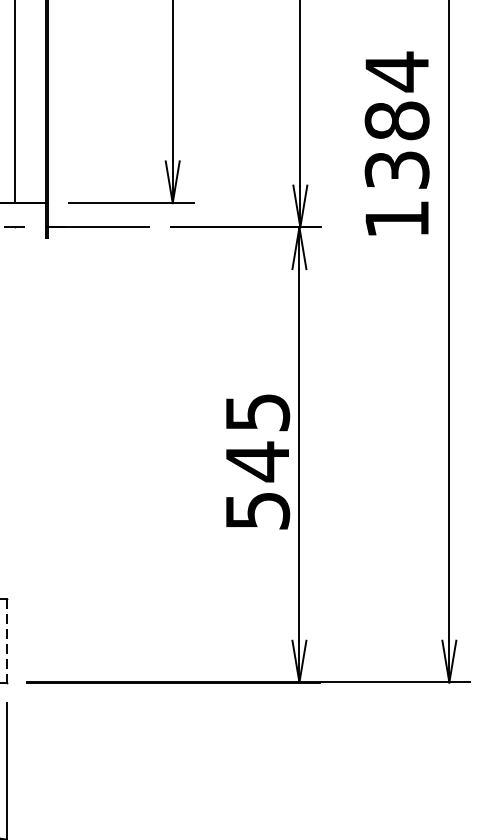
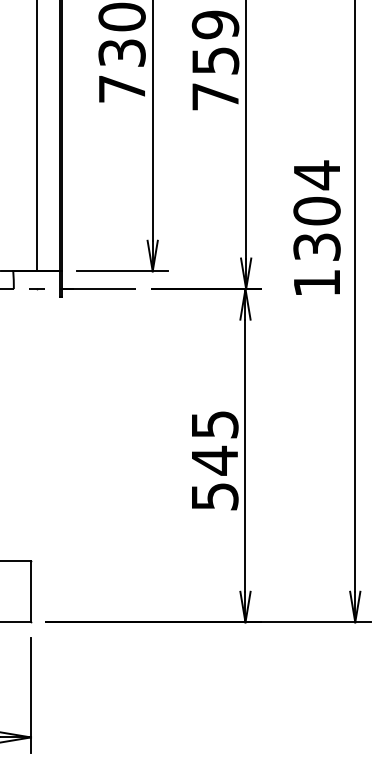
text: (396, 121) -> (316, 211), 1384 -> 1304
line: (7, 640) -> (31, 591), dashed -> solid

